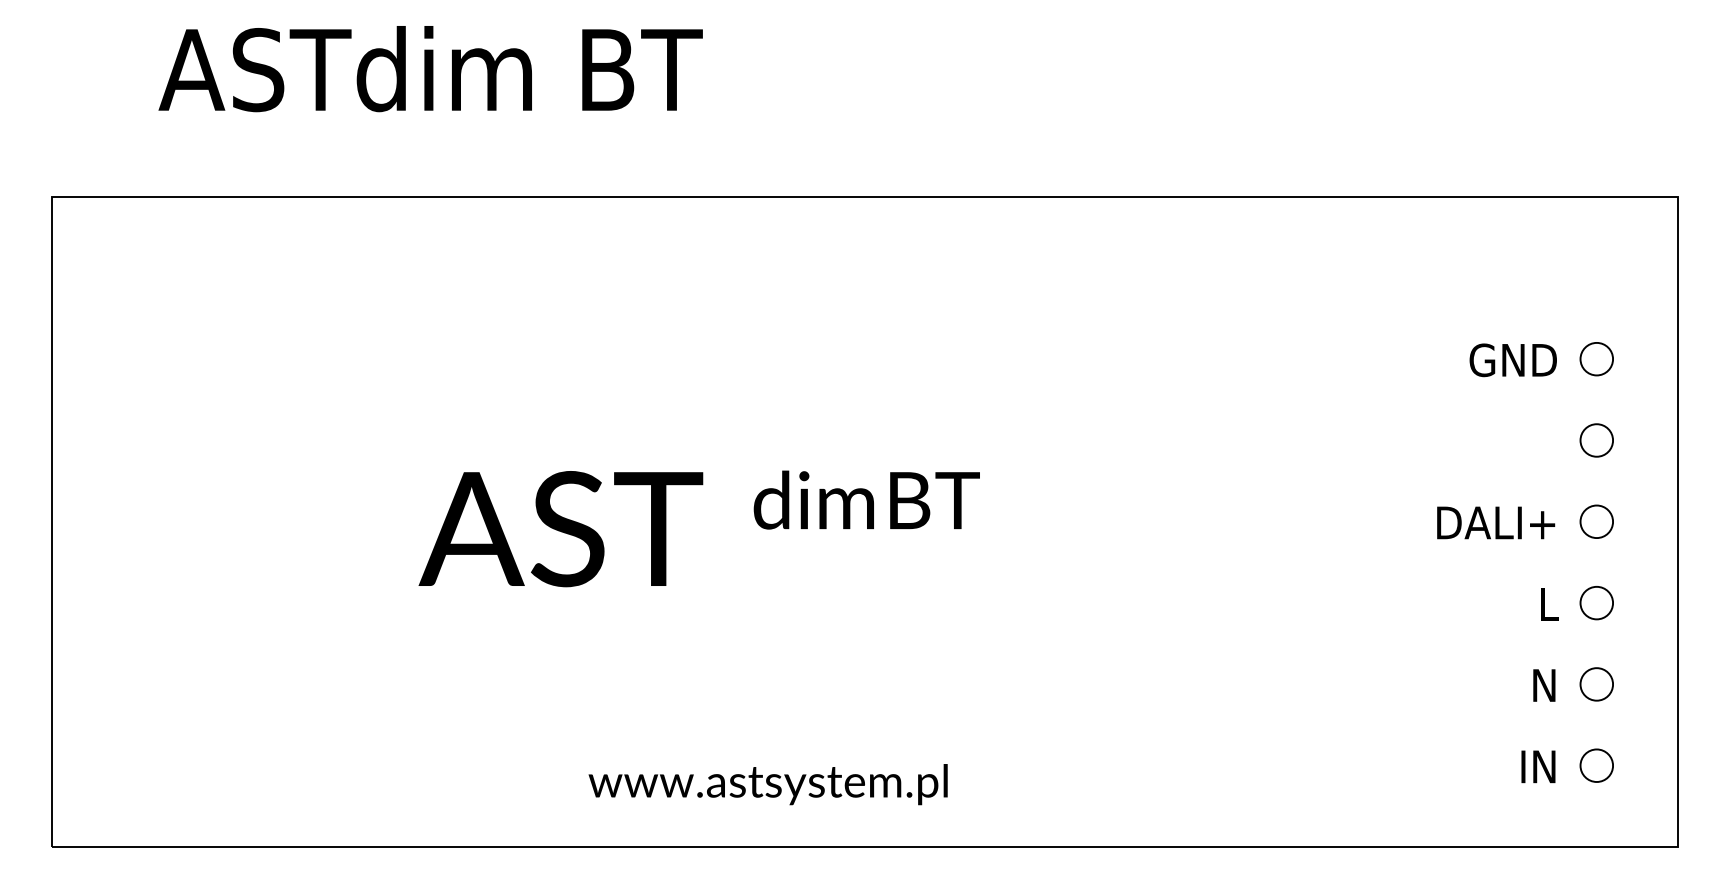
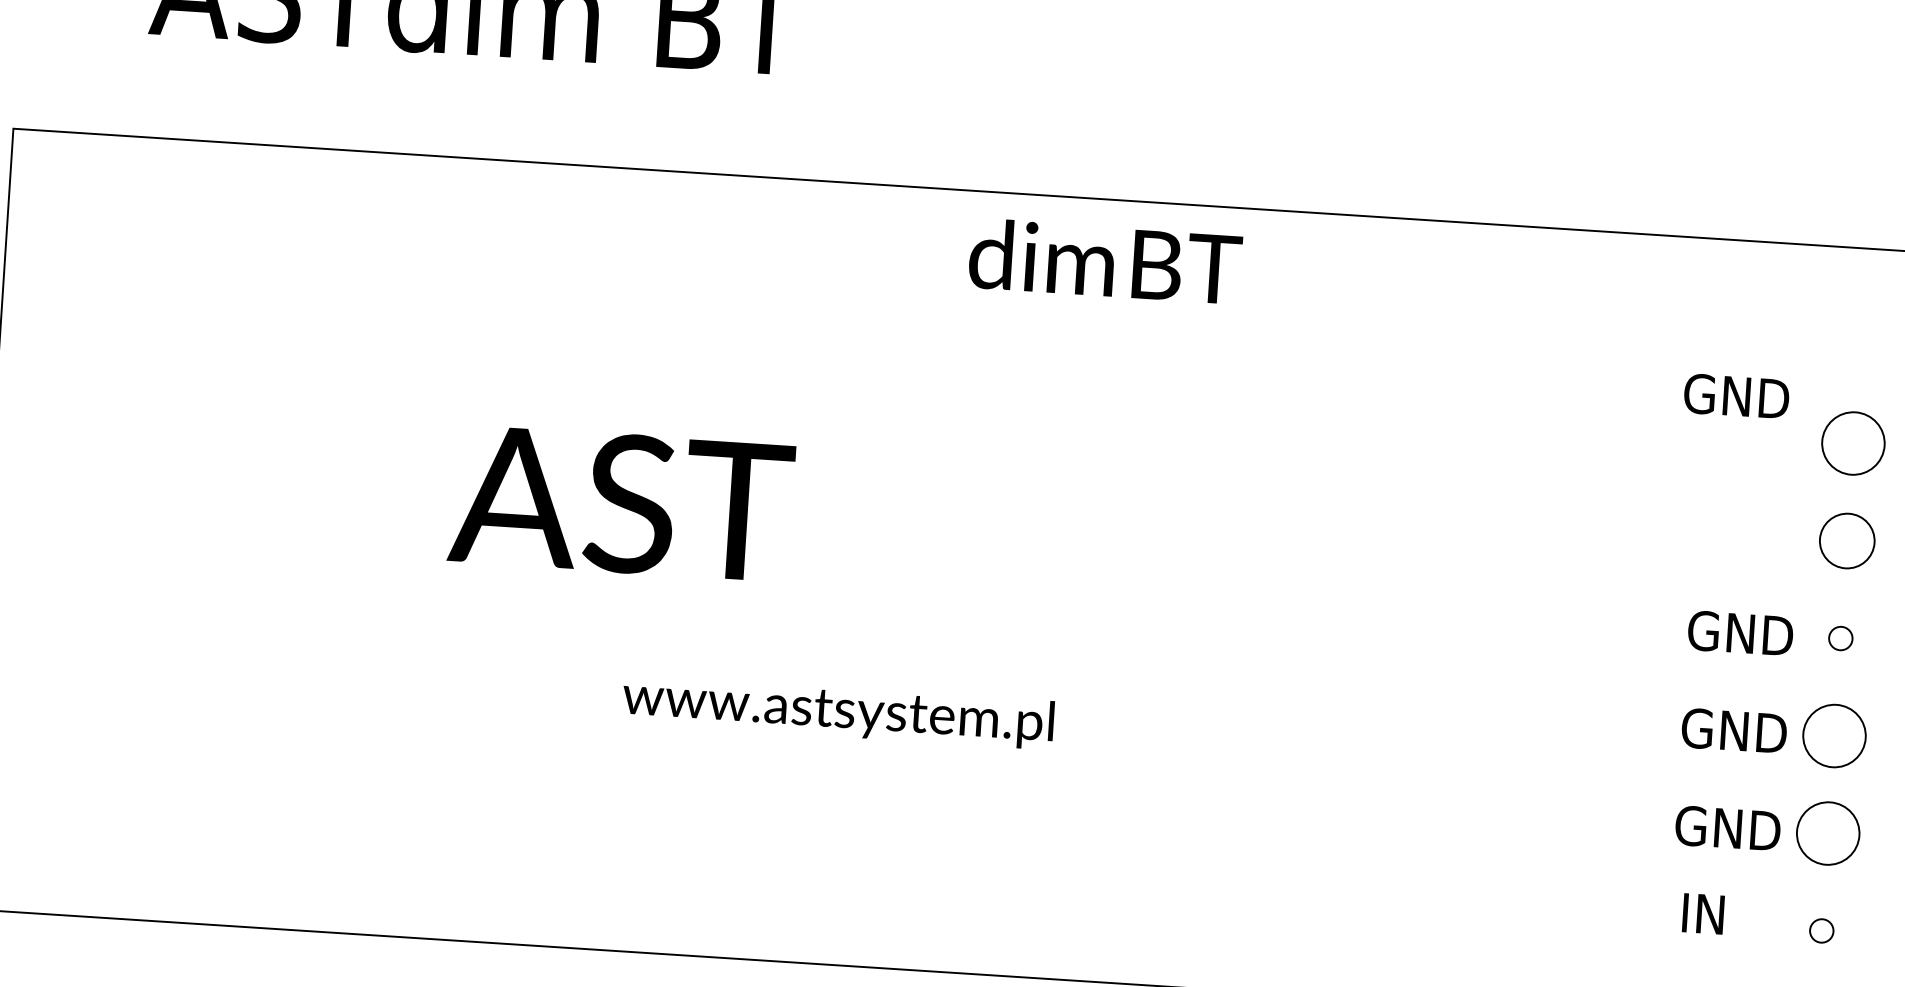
circle: (1596, 358) -> (1853, 442), size x1.6
text: (1512, 360) -> (1735, 396), moved
circle: (1596, 440) -> (1846, 541), size x1.4
text: (866, 499) -> (1105, 260), moved
circle: (1596, 521) -> (1840, 638), size x0.6
text: (1496, 522) -> (1720, 631), DALI+ -> GND
text: (560, 529) -> (620, 503), moved
circle: (1596, 602) -> (1834, 735), size x1.6
text: (1513, 604) -> (1734, 731), L -> GND
circle: (1596, 684) -> (1827, 833), size x1.6
text: (1512, 685) -> (1727, 828), N -> GND
circle: (1596, 765) -> (1821, 930), size x0.6
text: (1538, 766) -> (1703, 913), moved
text: (767, 784) -> (837, 711), moved

